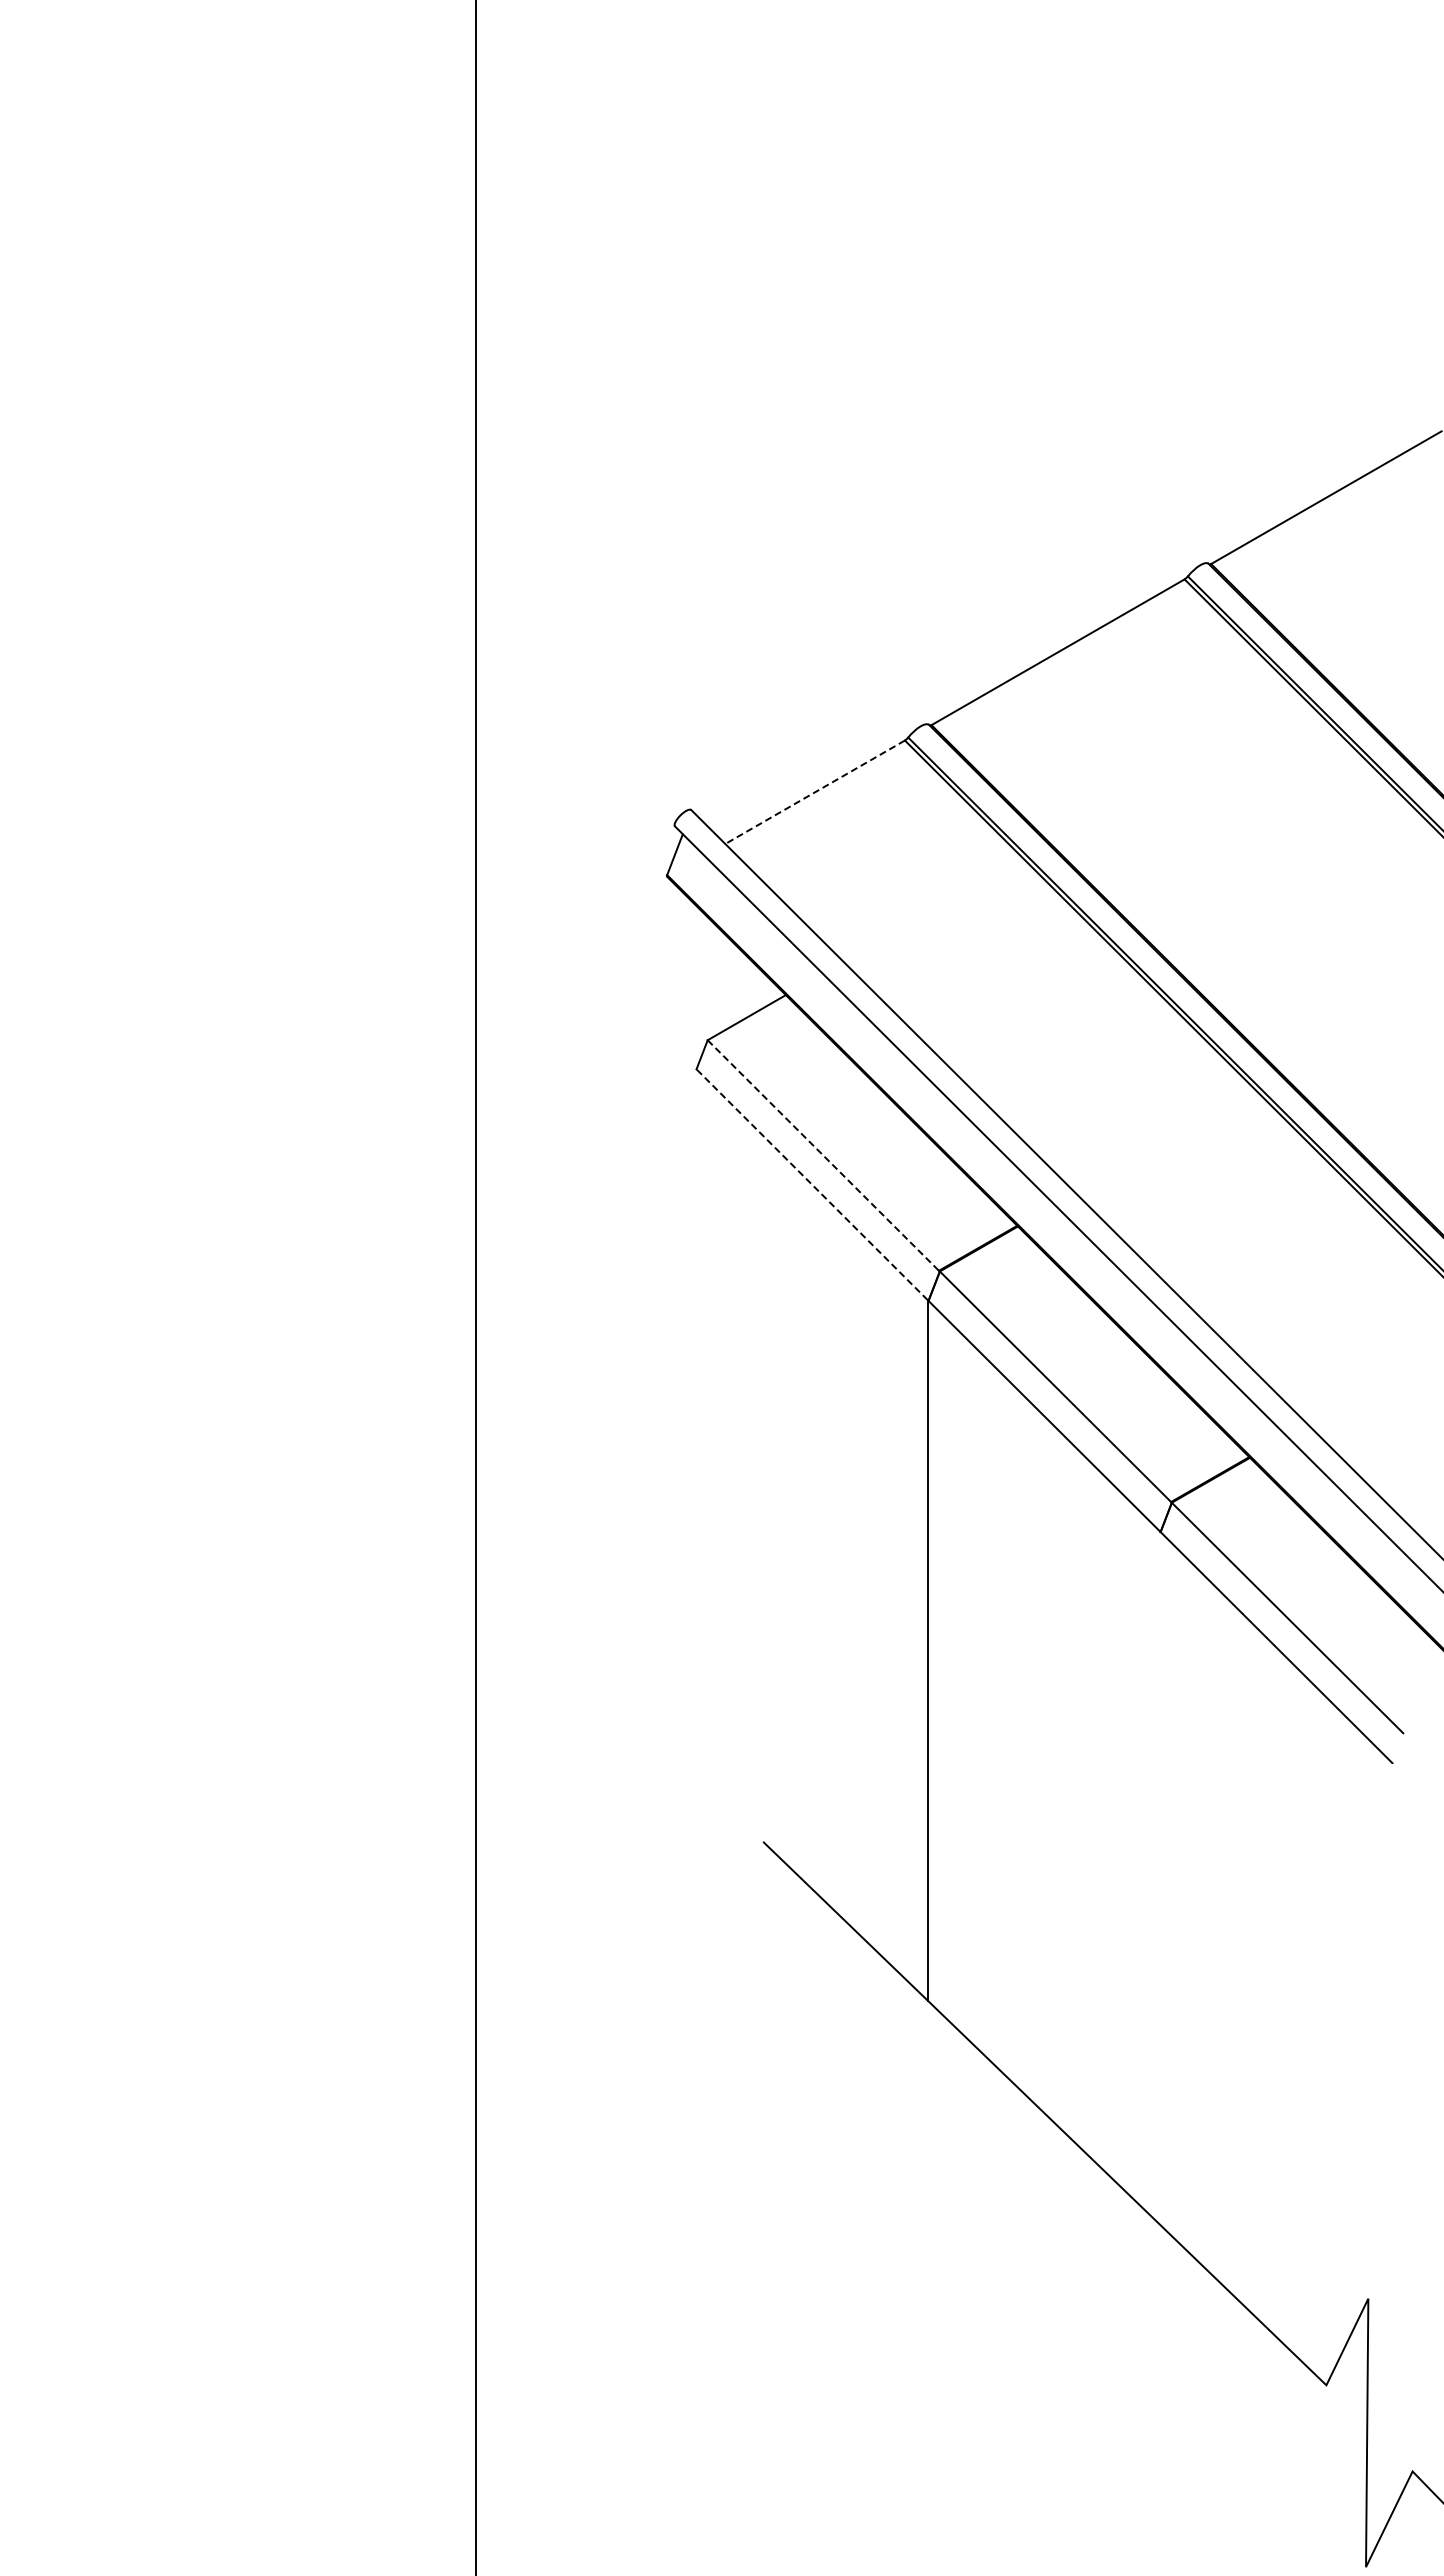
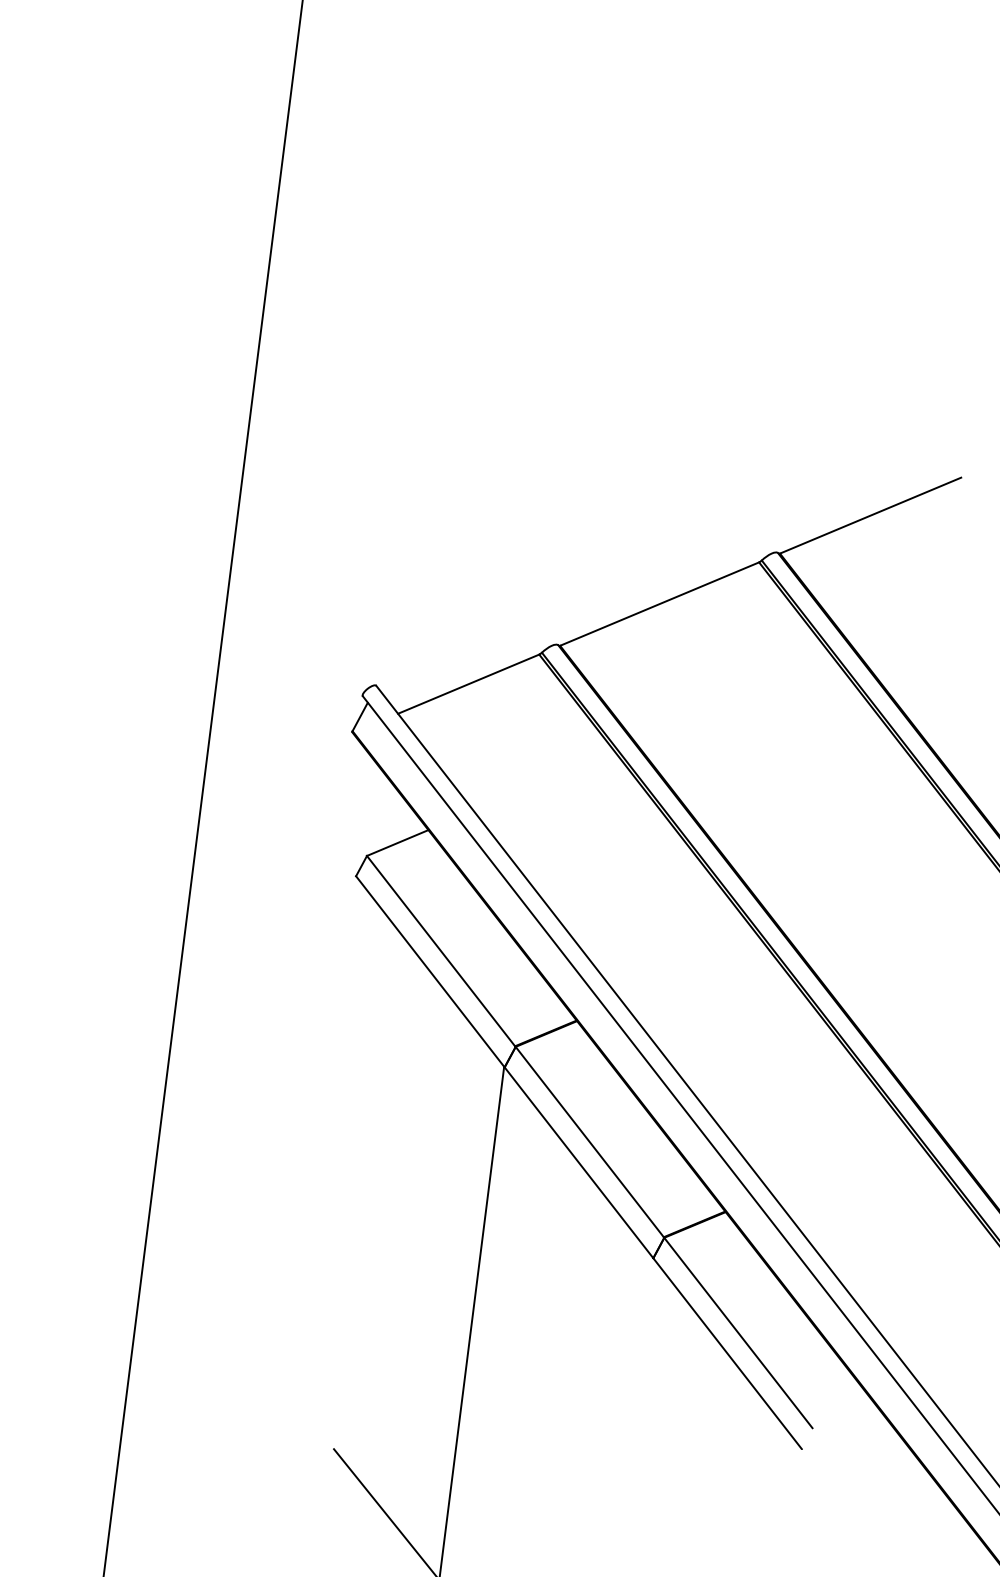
line: (815, 792) -> (468, 684), dashed -> solid
line: (823, 1155) -> (441, 951), dashed -> solid
line: (811, 1184) -> (429, 971), dashed -> solid

